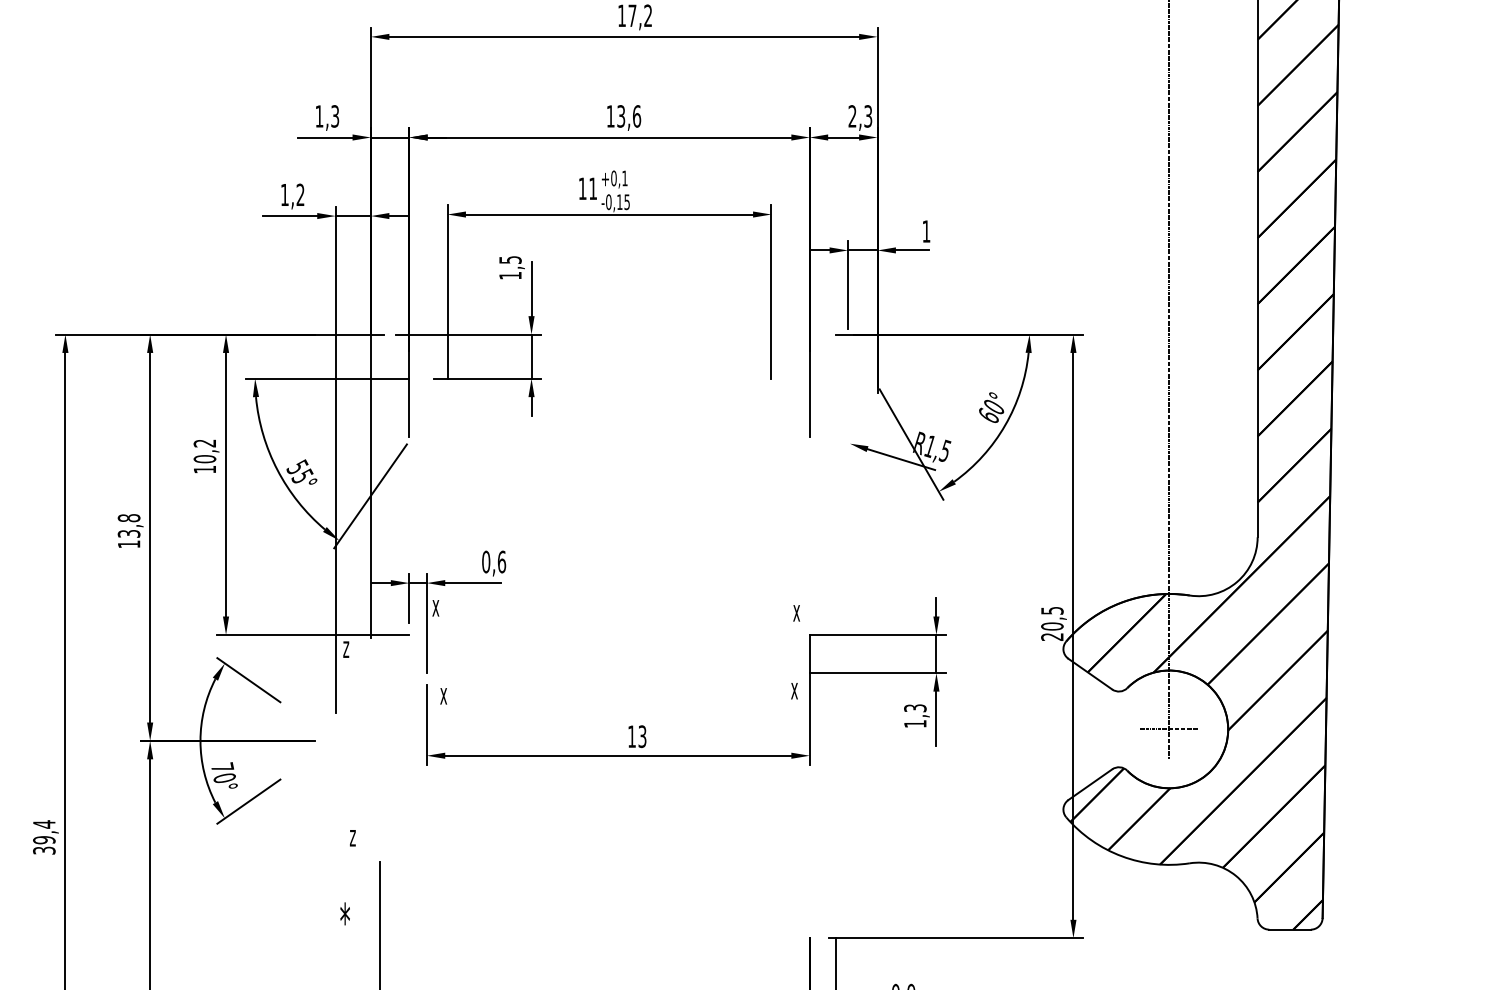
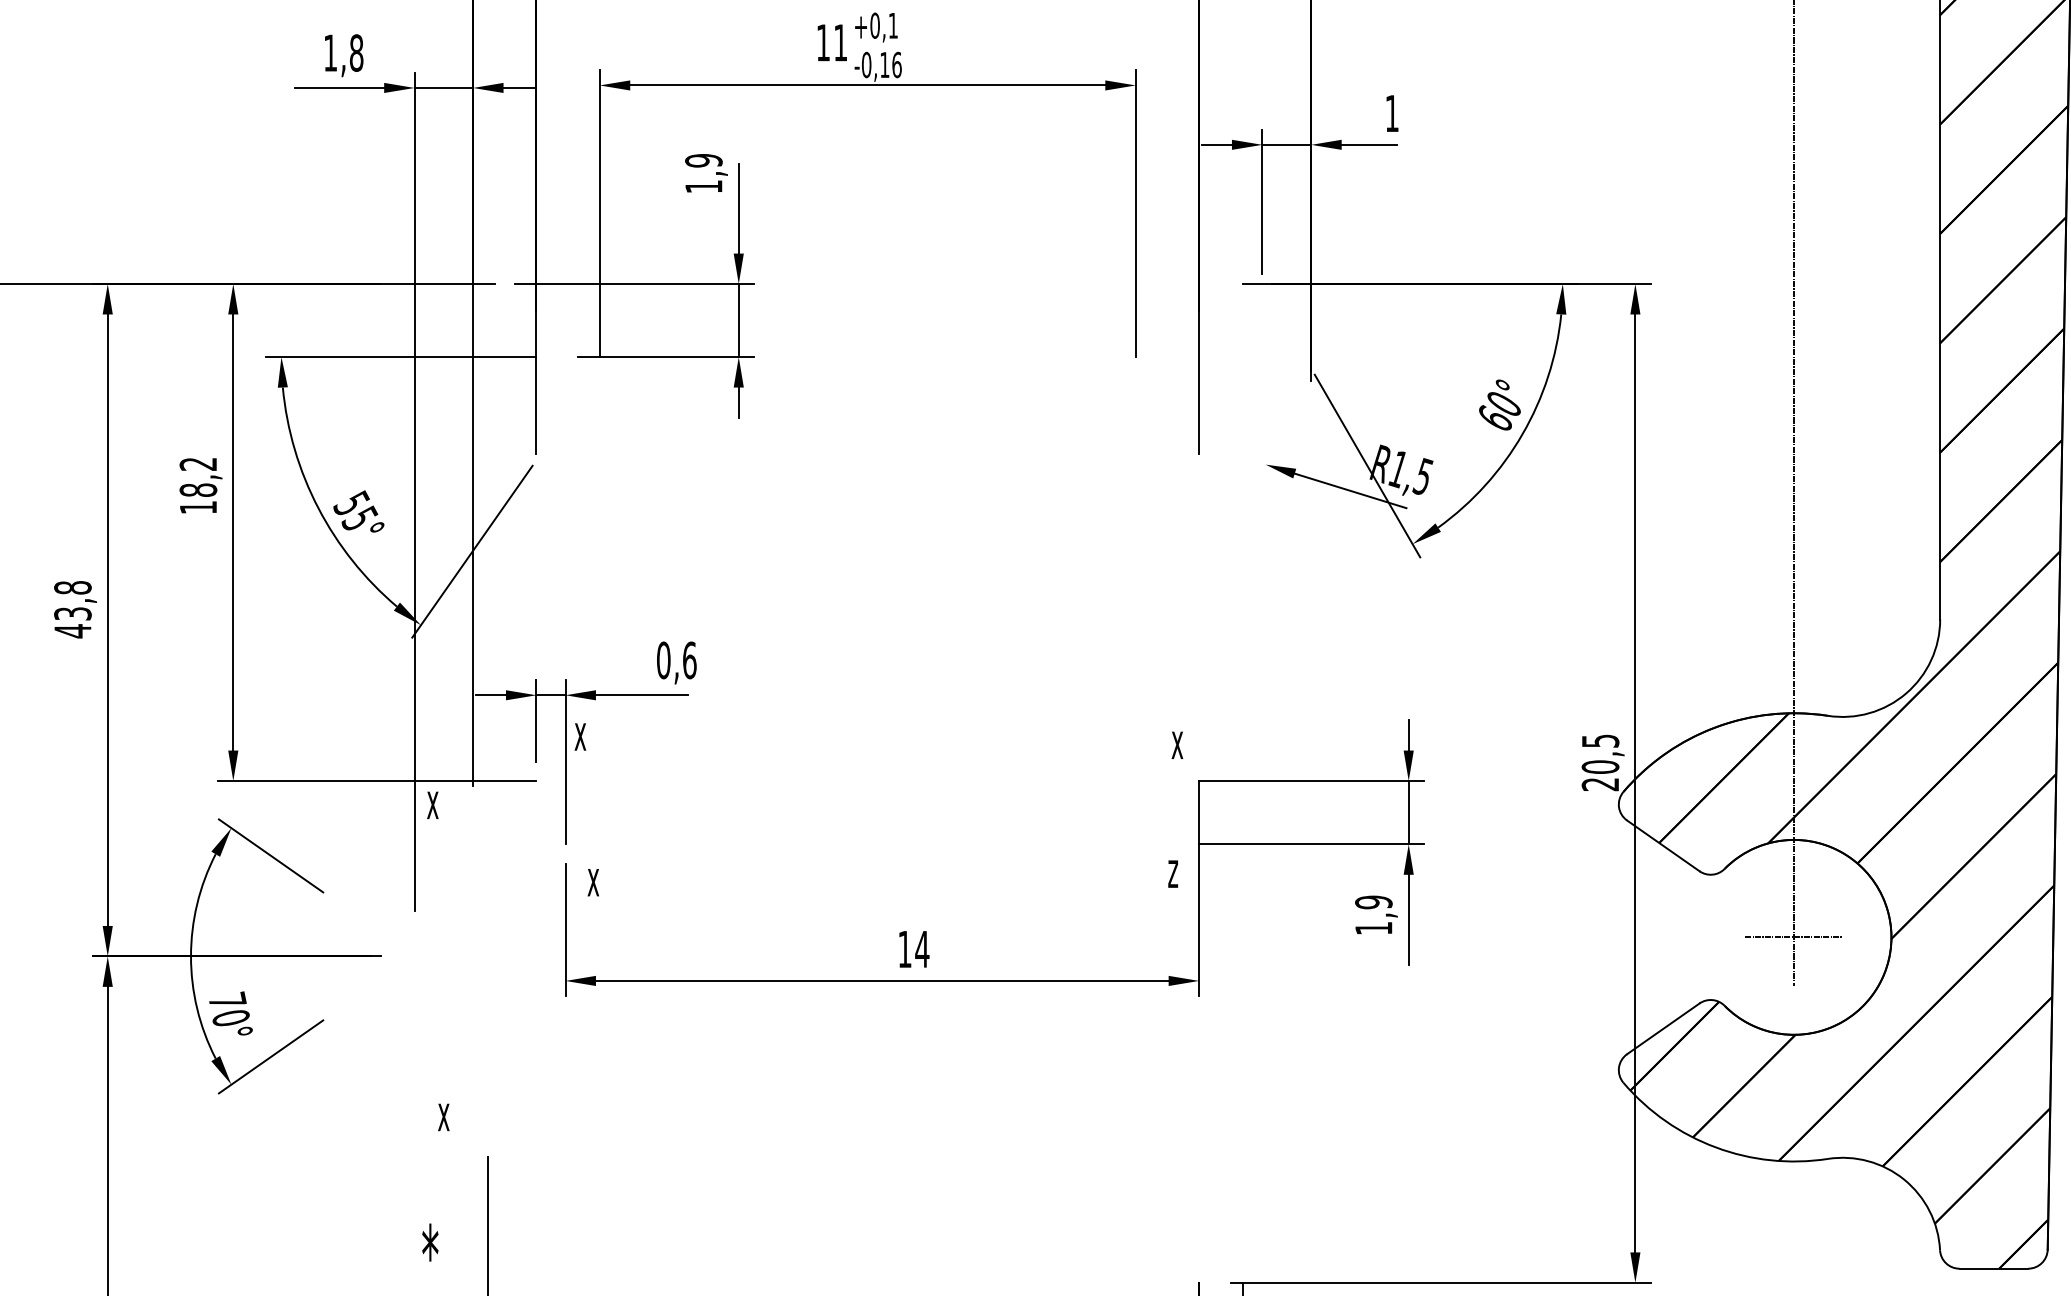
text: (300, 194) -> (356, 52), 1,2 -> 1,8
text: (627, 202) -> (897, 65), -0,15 -> -0,16
text: (510, 260) -> (703, 161), 1,5 -> 1,9
text: (204, 459) -> (197, 490), 10,2 -> 18,2
text: (129, 544) -> (73, 631), 13,8 -> 43,8
text: (346, 649) -> (432, 805), z -> x
text: (794, 691) -> (1173, 874), x -> z
text: (915, 708) -> (1374, 902), 1,3 -> 1,9
text: (642, 736) -> (922, 949), 13 -> 14
text: (352, 838) -> (442, 1117), z -> x

